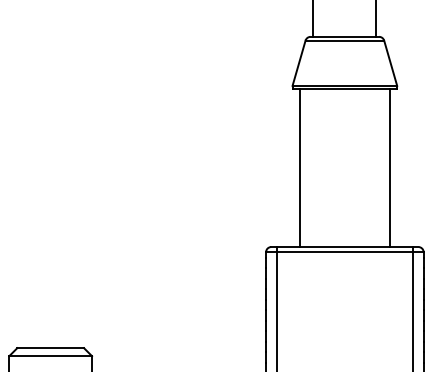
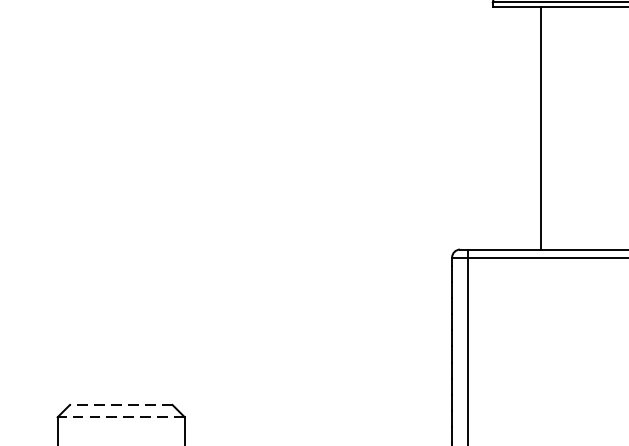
line: (300, 168) -> (541, 128), moved
line: (50, 348) -> (120, 405), solid -> dashed
line: (50, 356) -> (120, 417), solid -> dashed

